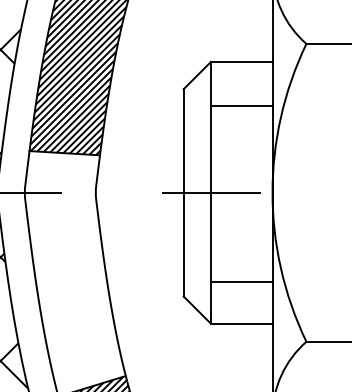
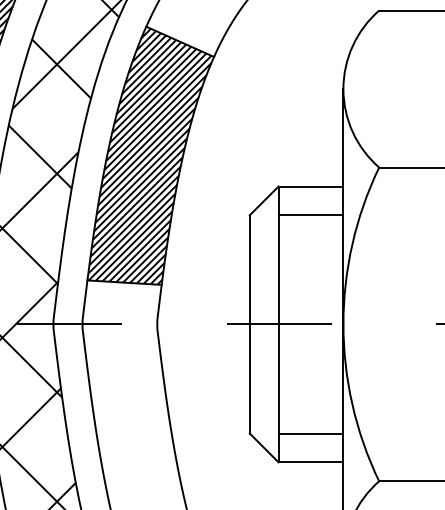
line: (241, 106) -> (310, 215), moved
line: (241, 282) -> (310, 433), moved

